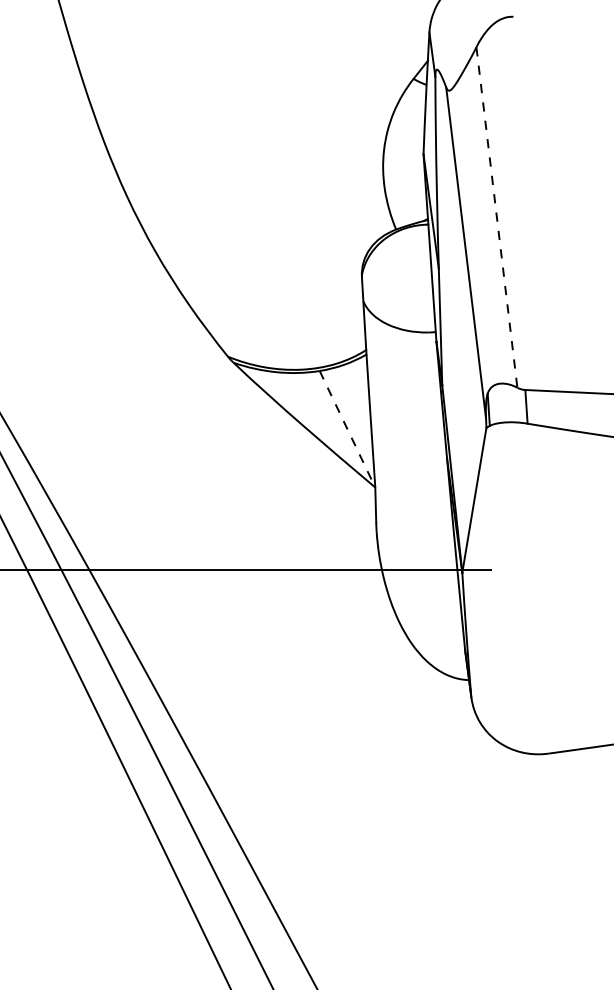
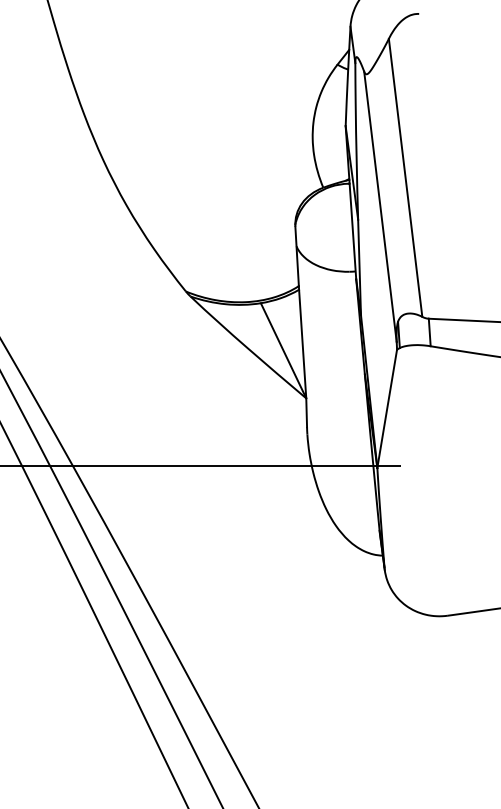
line: (496, 218) -> (405, 178), dashed -> solid
line: (347, 429) -> (283, 351), dashed -> solid

